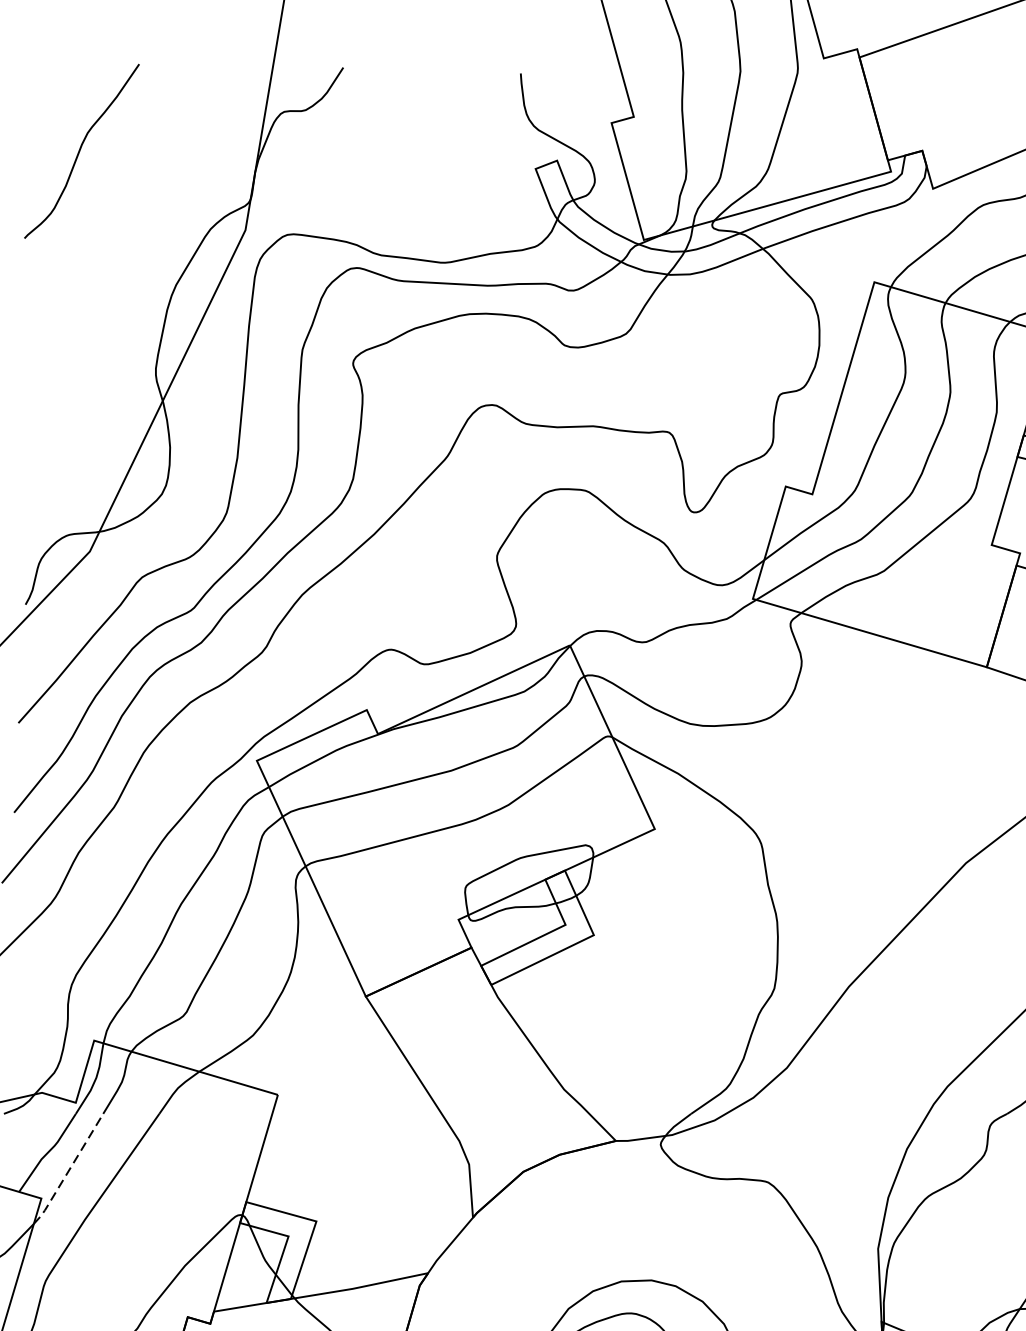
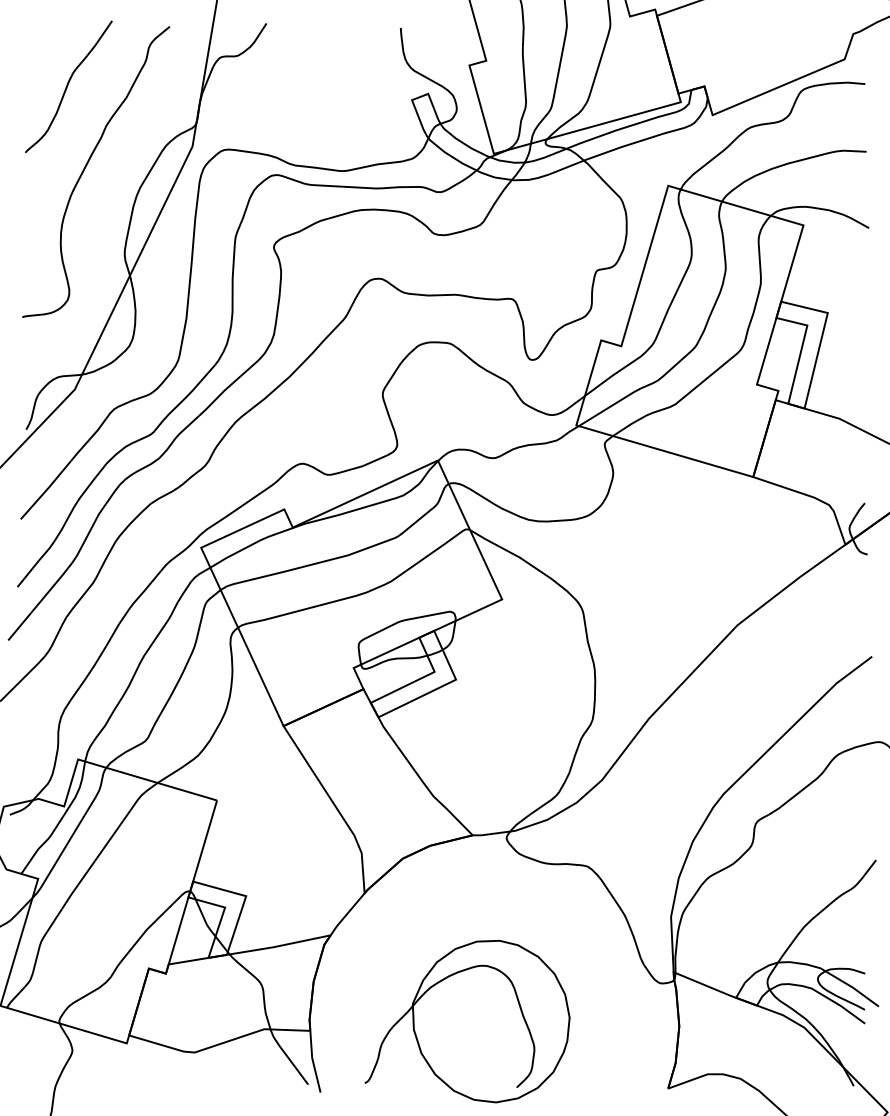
curve: (105, 258) -> (86, 167), added
line: (68, 1171) -> (58, 858), dashed -> solid

